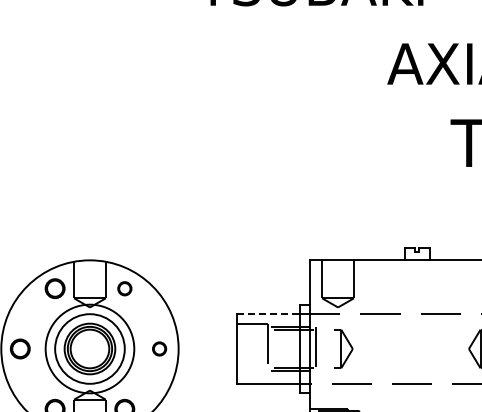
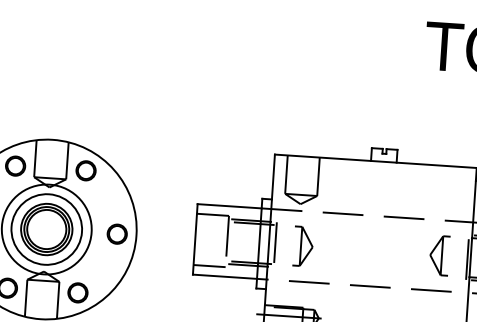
part: (124, 288) -> (85, 170), size x1.43
line: (268, 314) -> (229, 206), dashed -> solid
part: (159, 348) -> (117, 233), size x1.43
line: (252, 374) -> (209, 266), added

